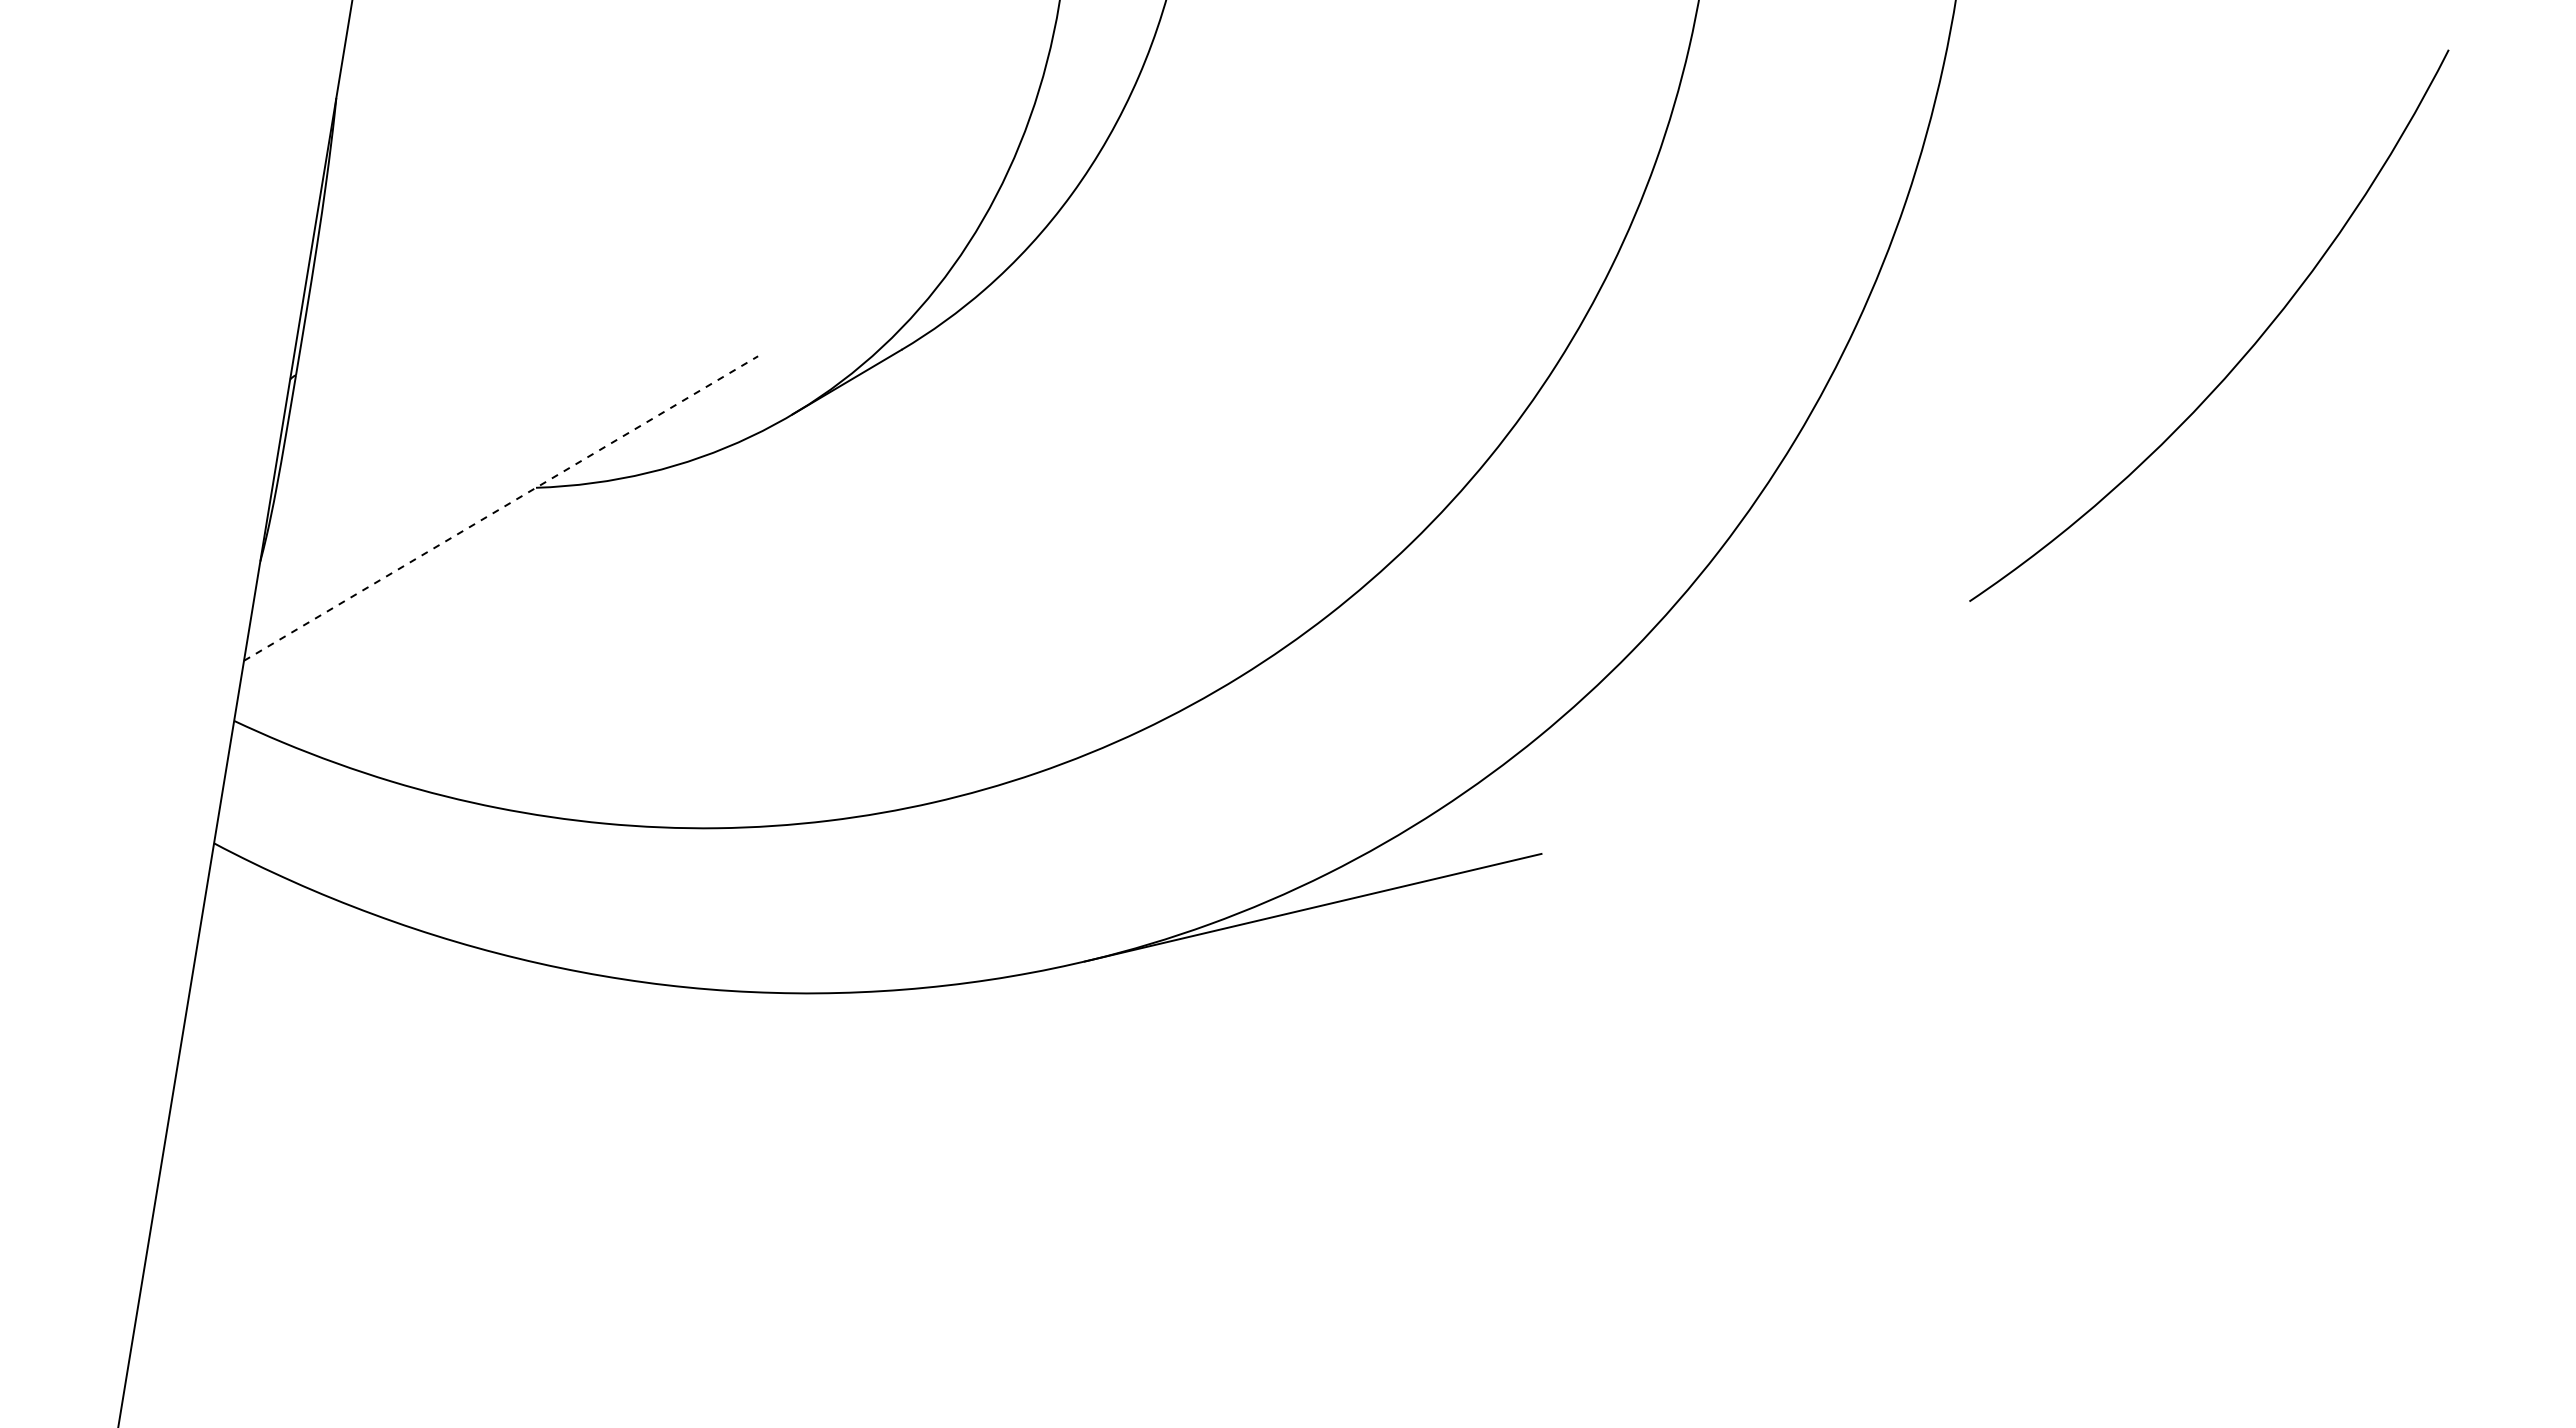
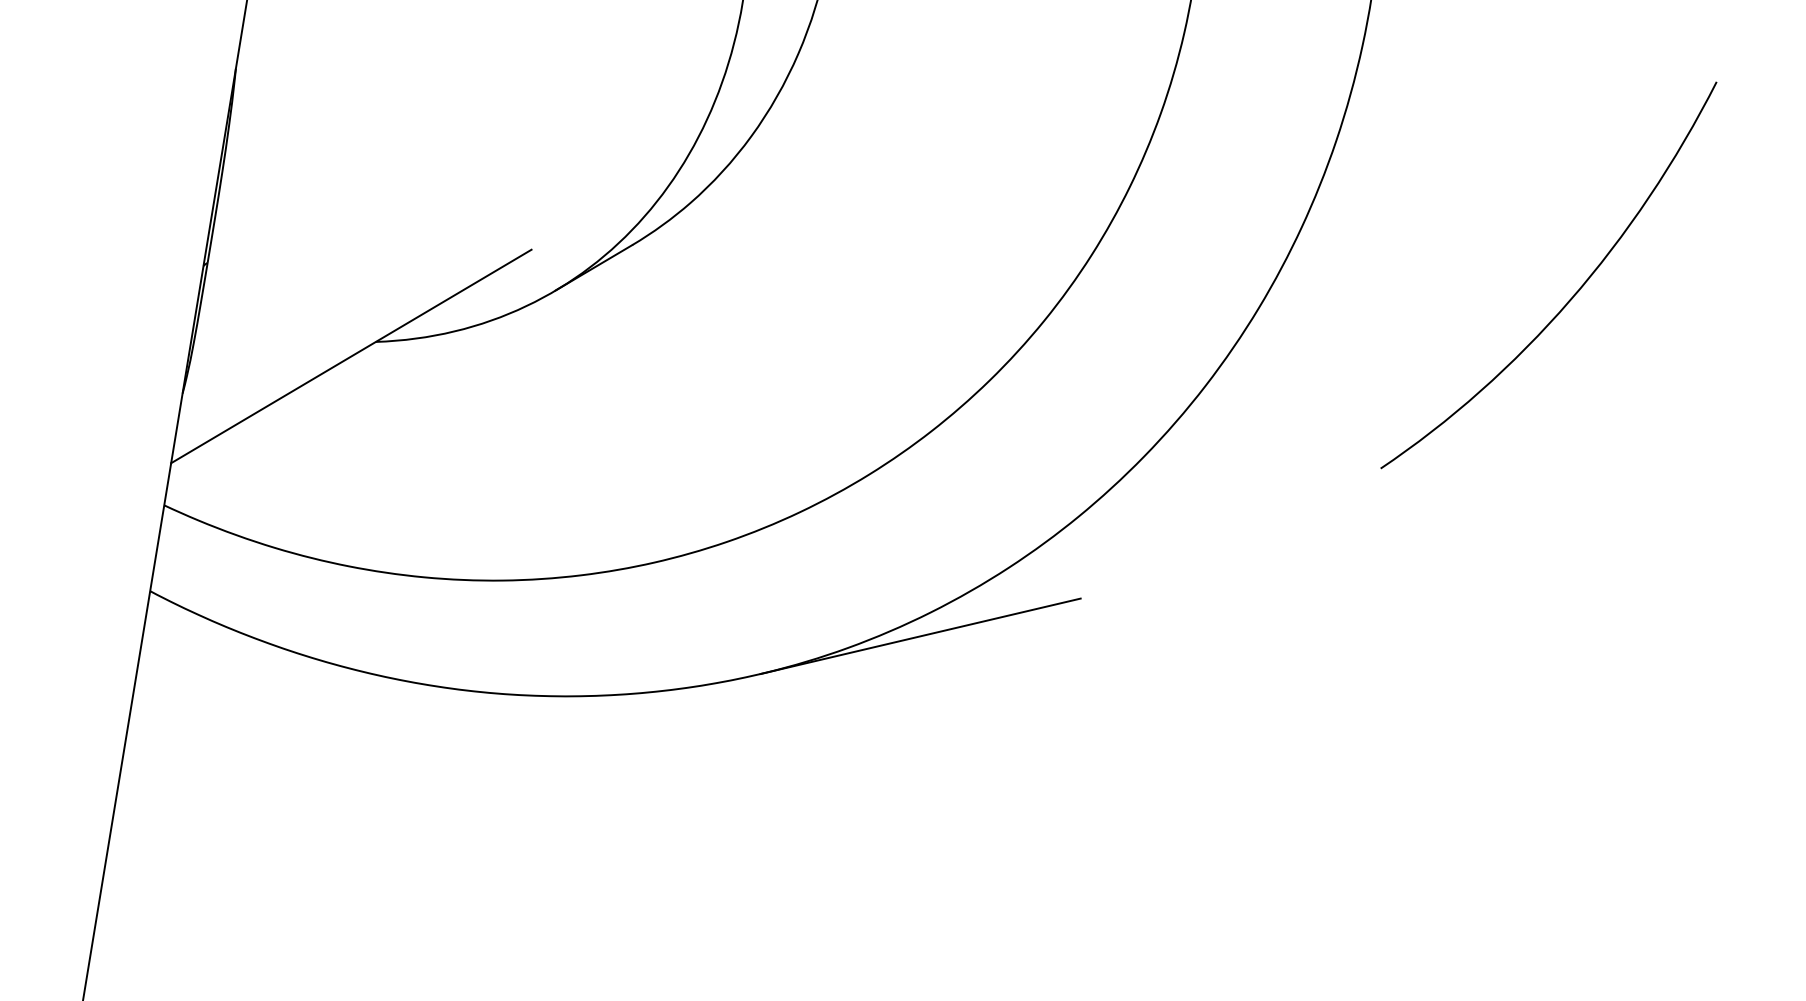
curve: (2241, 357) -> (1571, 297), moved
line: (501, 508) -> (351, 356), dashed -> solid

